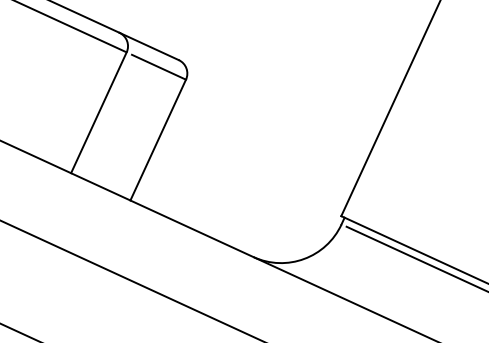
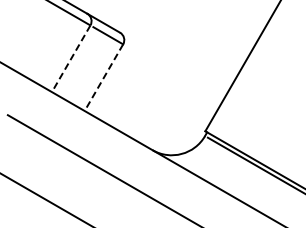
line: (97, 114) -> (70, 59), solid -> dashed
line: (157, 141) -> (103, 78), solid -> dashed

